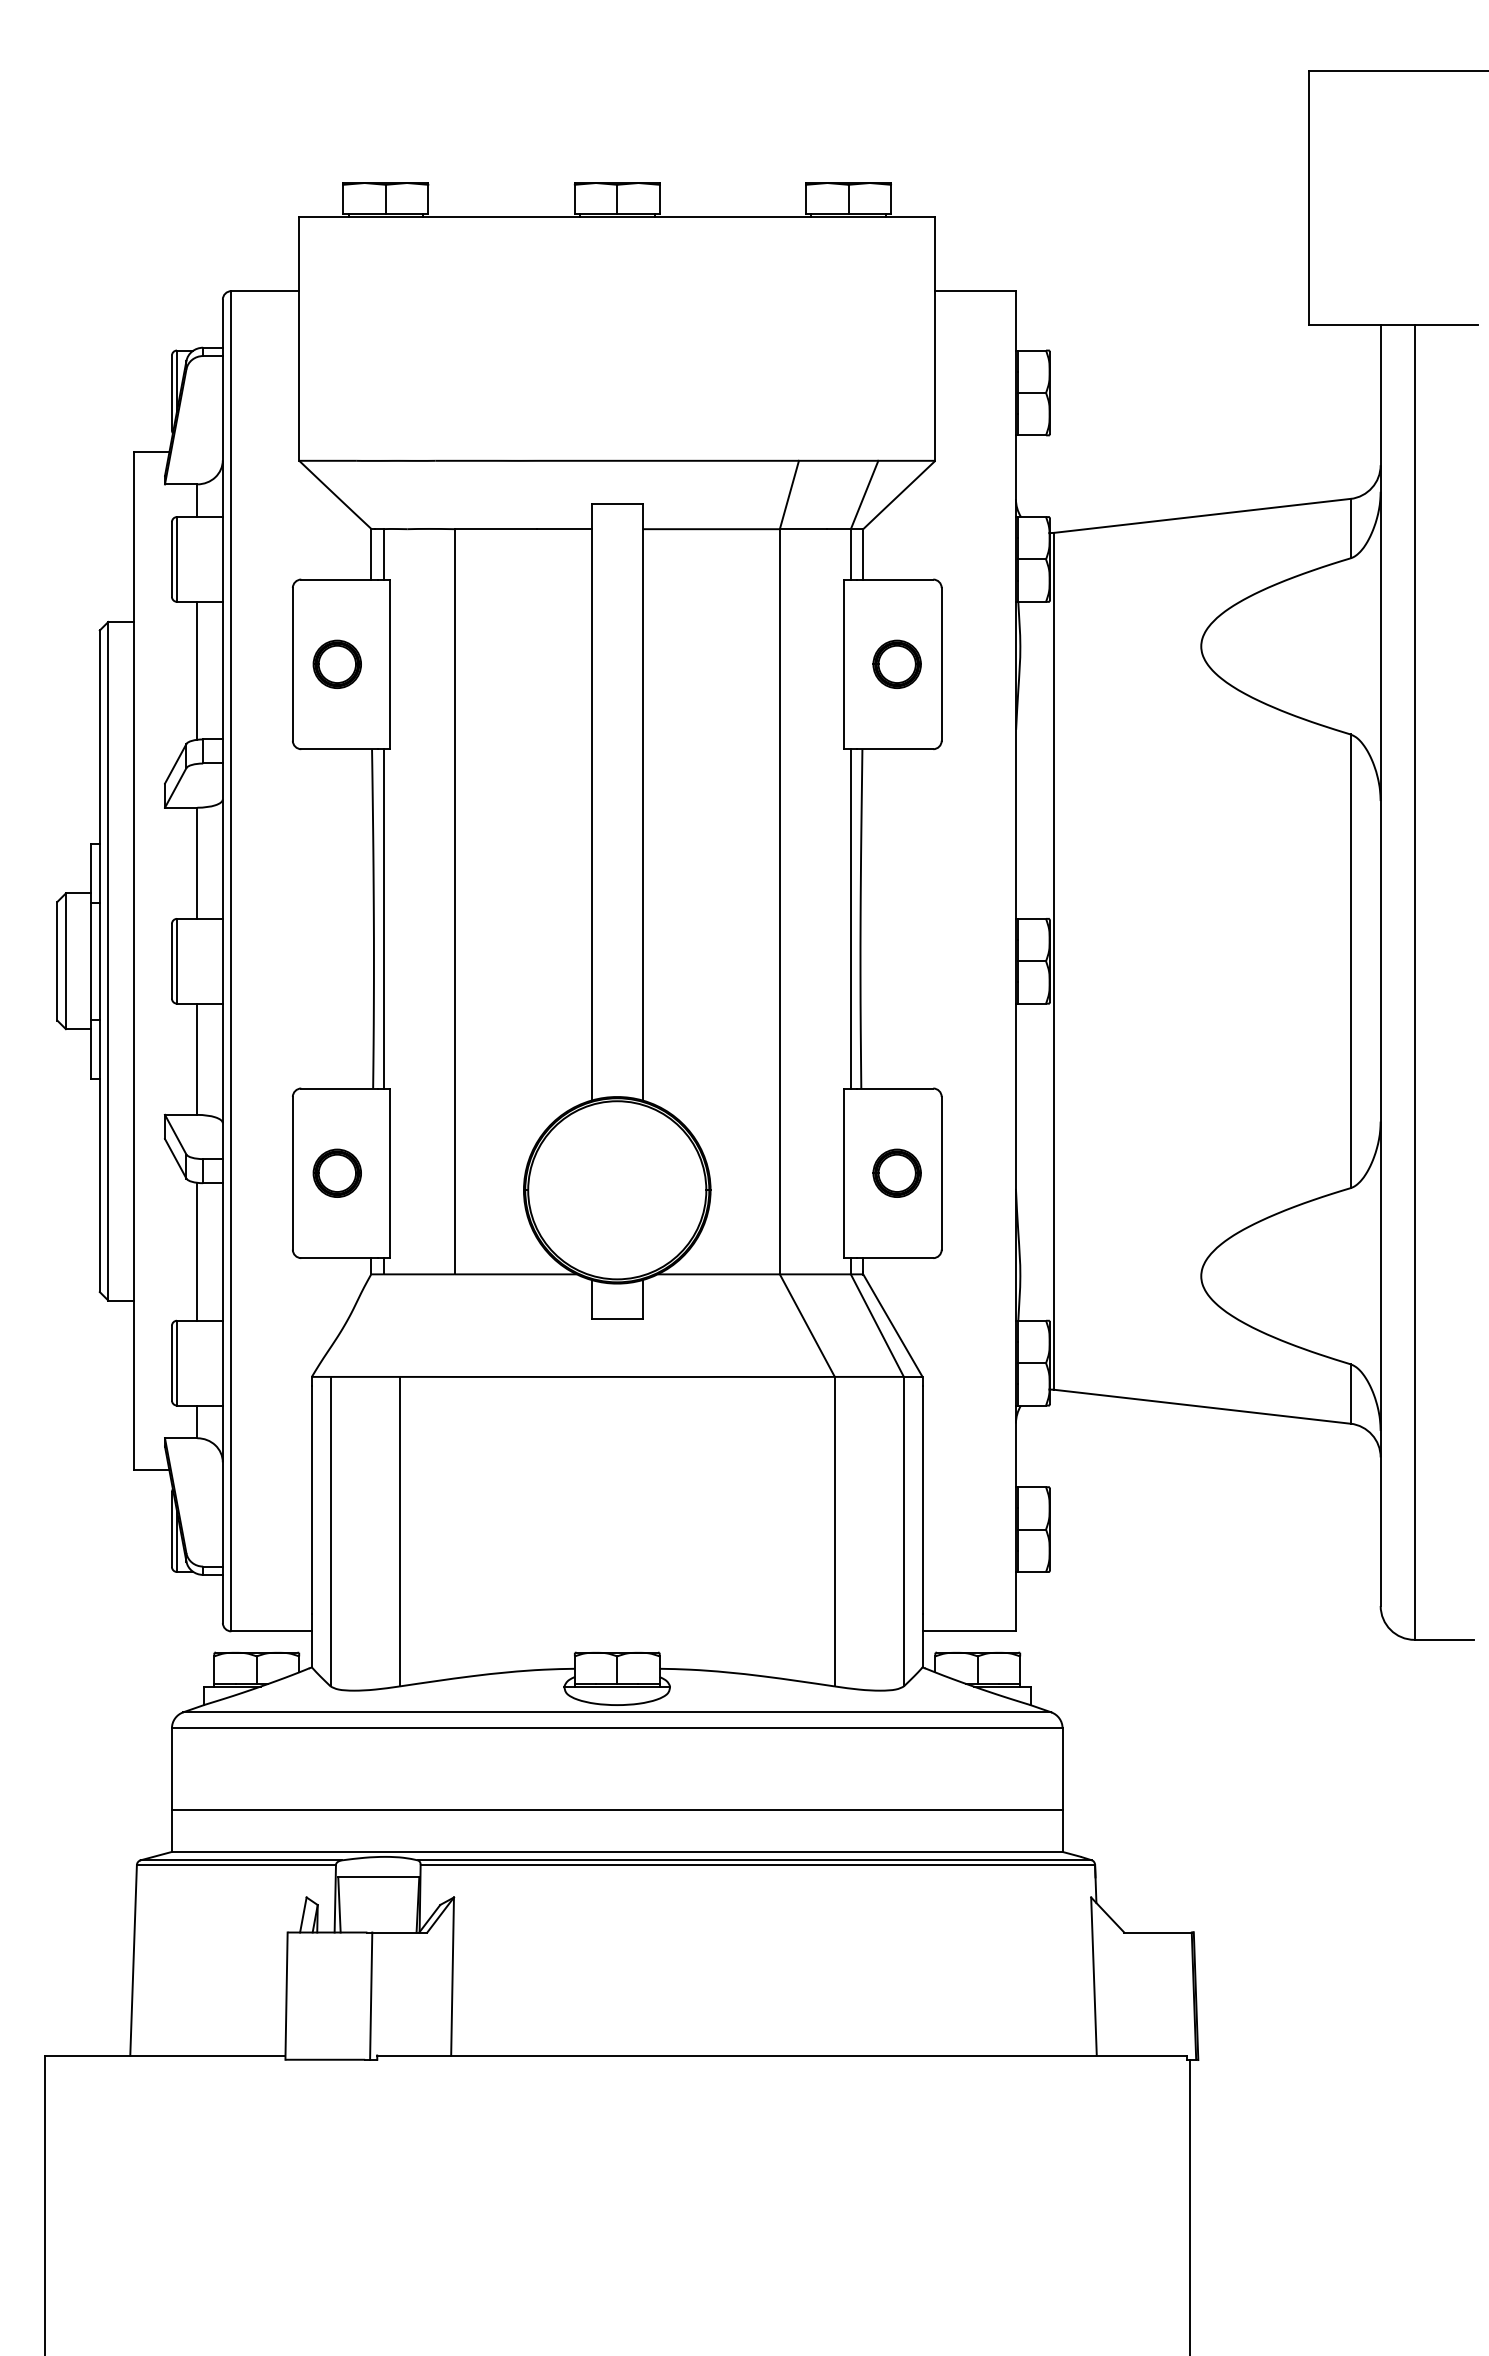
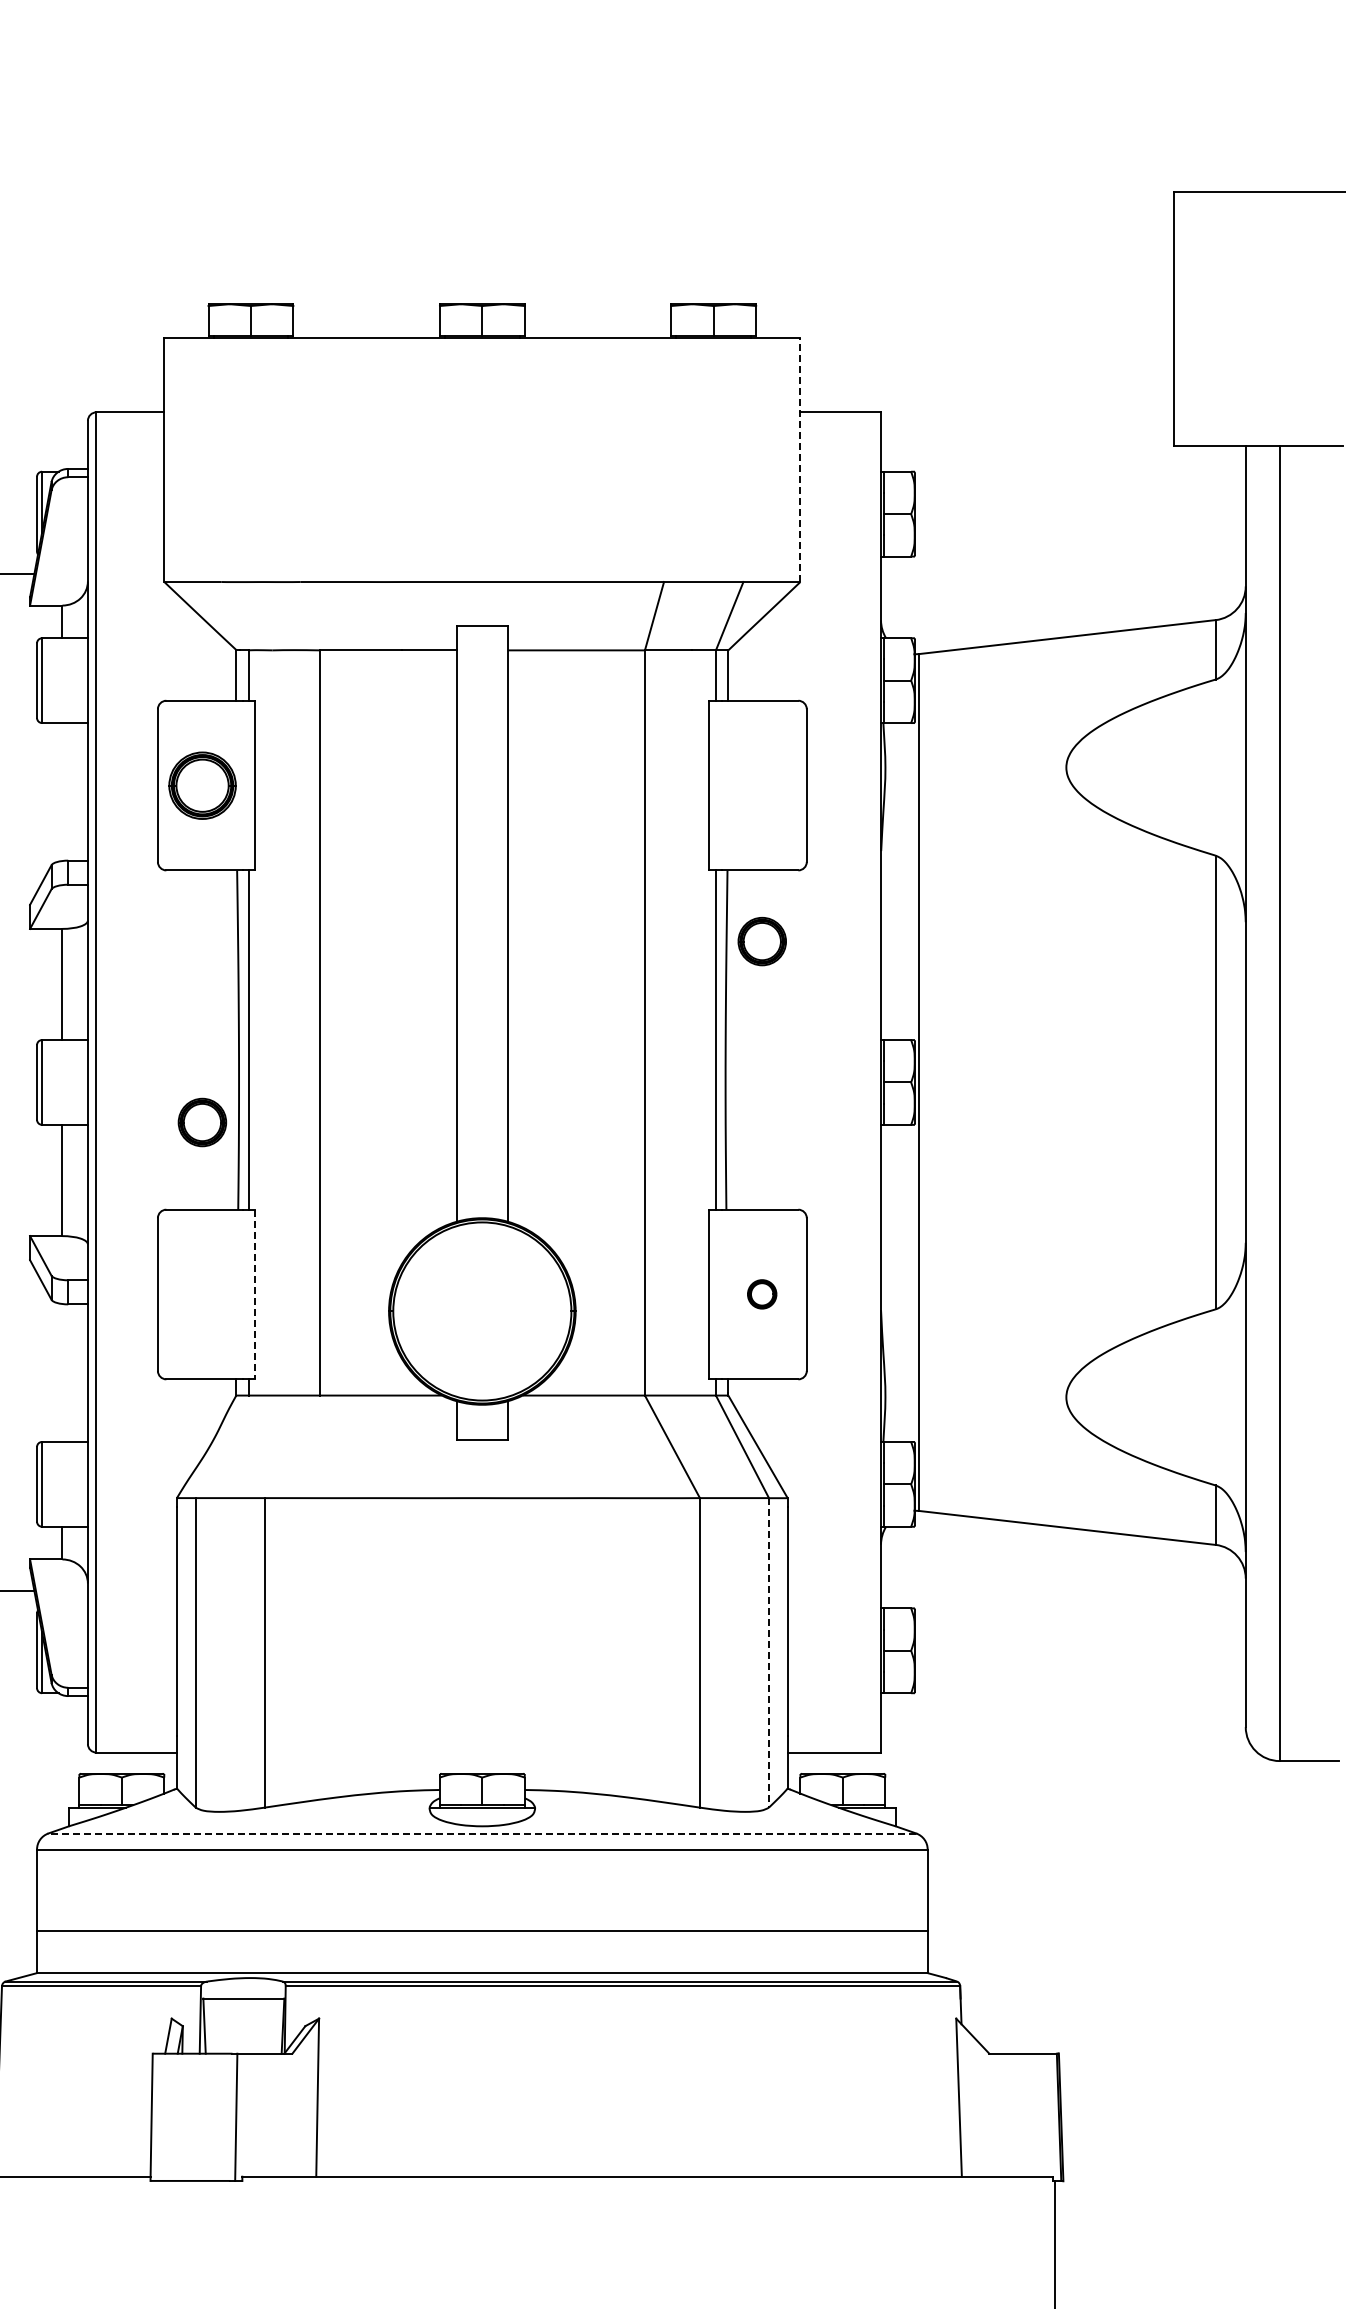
line: (935, 338) -> (800, 459), solid -> dashed
part: (336, 663) -> (201, 784), size x1.4
part: (896, 663) -> (761, 940), moved
line: (197, 670) -> (62, 791), removed
part: (336, 1172) -> (201, 1121), moved
part: (896, 1172) -> (761, 1293), size x0.6
line: (390, 1173) -> (255, 1294), solid -> dashed
line: (197, 1251) -> (62, 1372), removed
line: (903, 1531) -> (768, 1652), solid -> dashed
line: (617, 1712) -> (482, 1833), solid -> dashed

